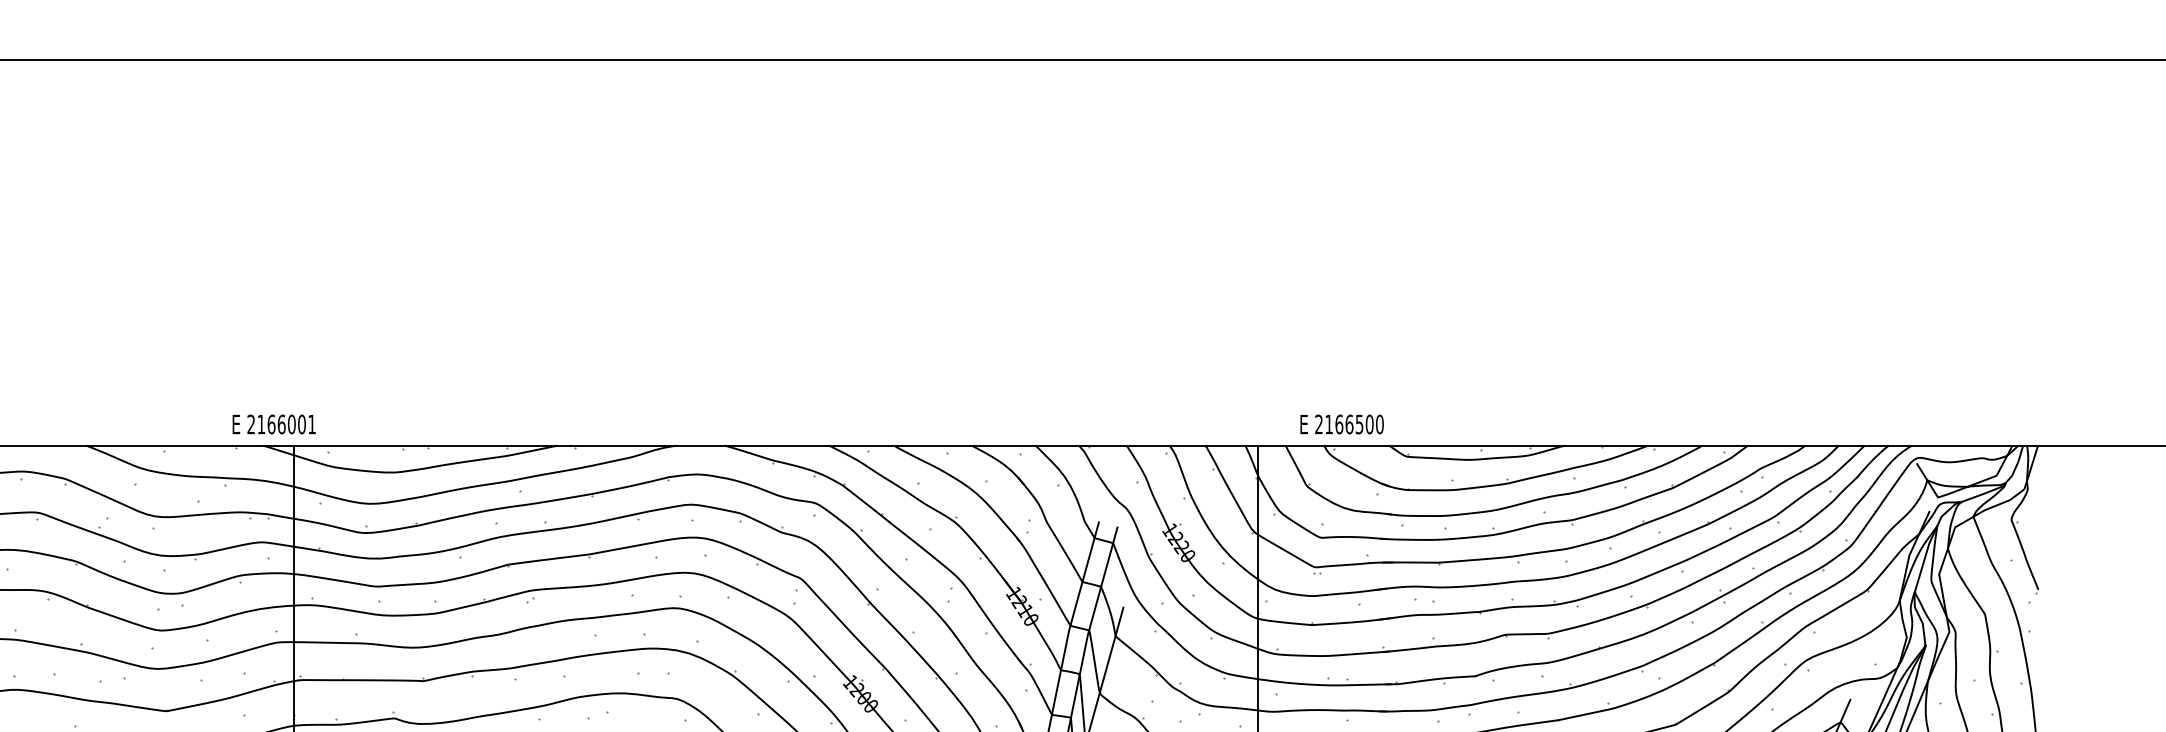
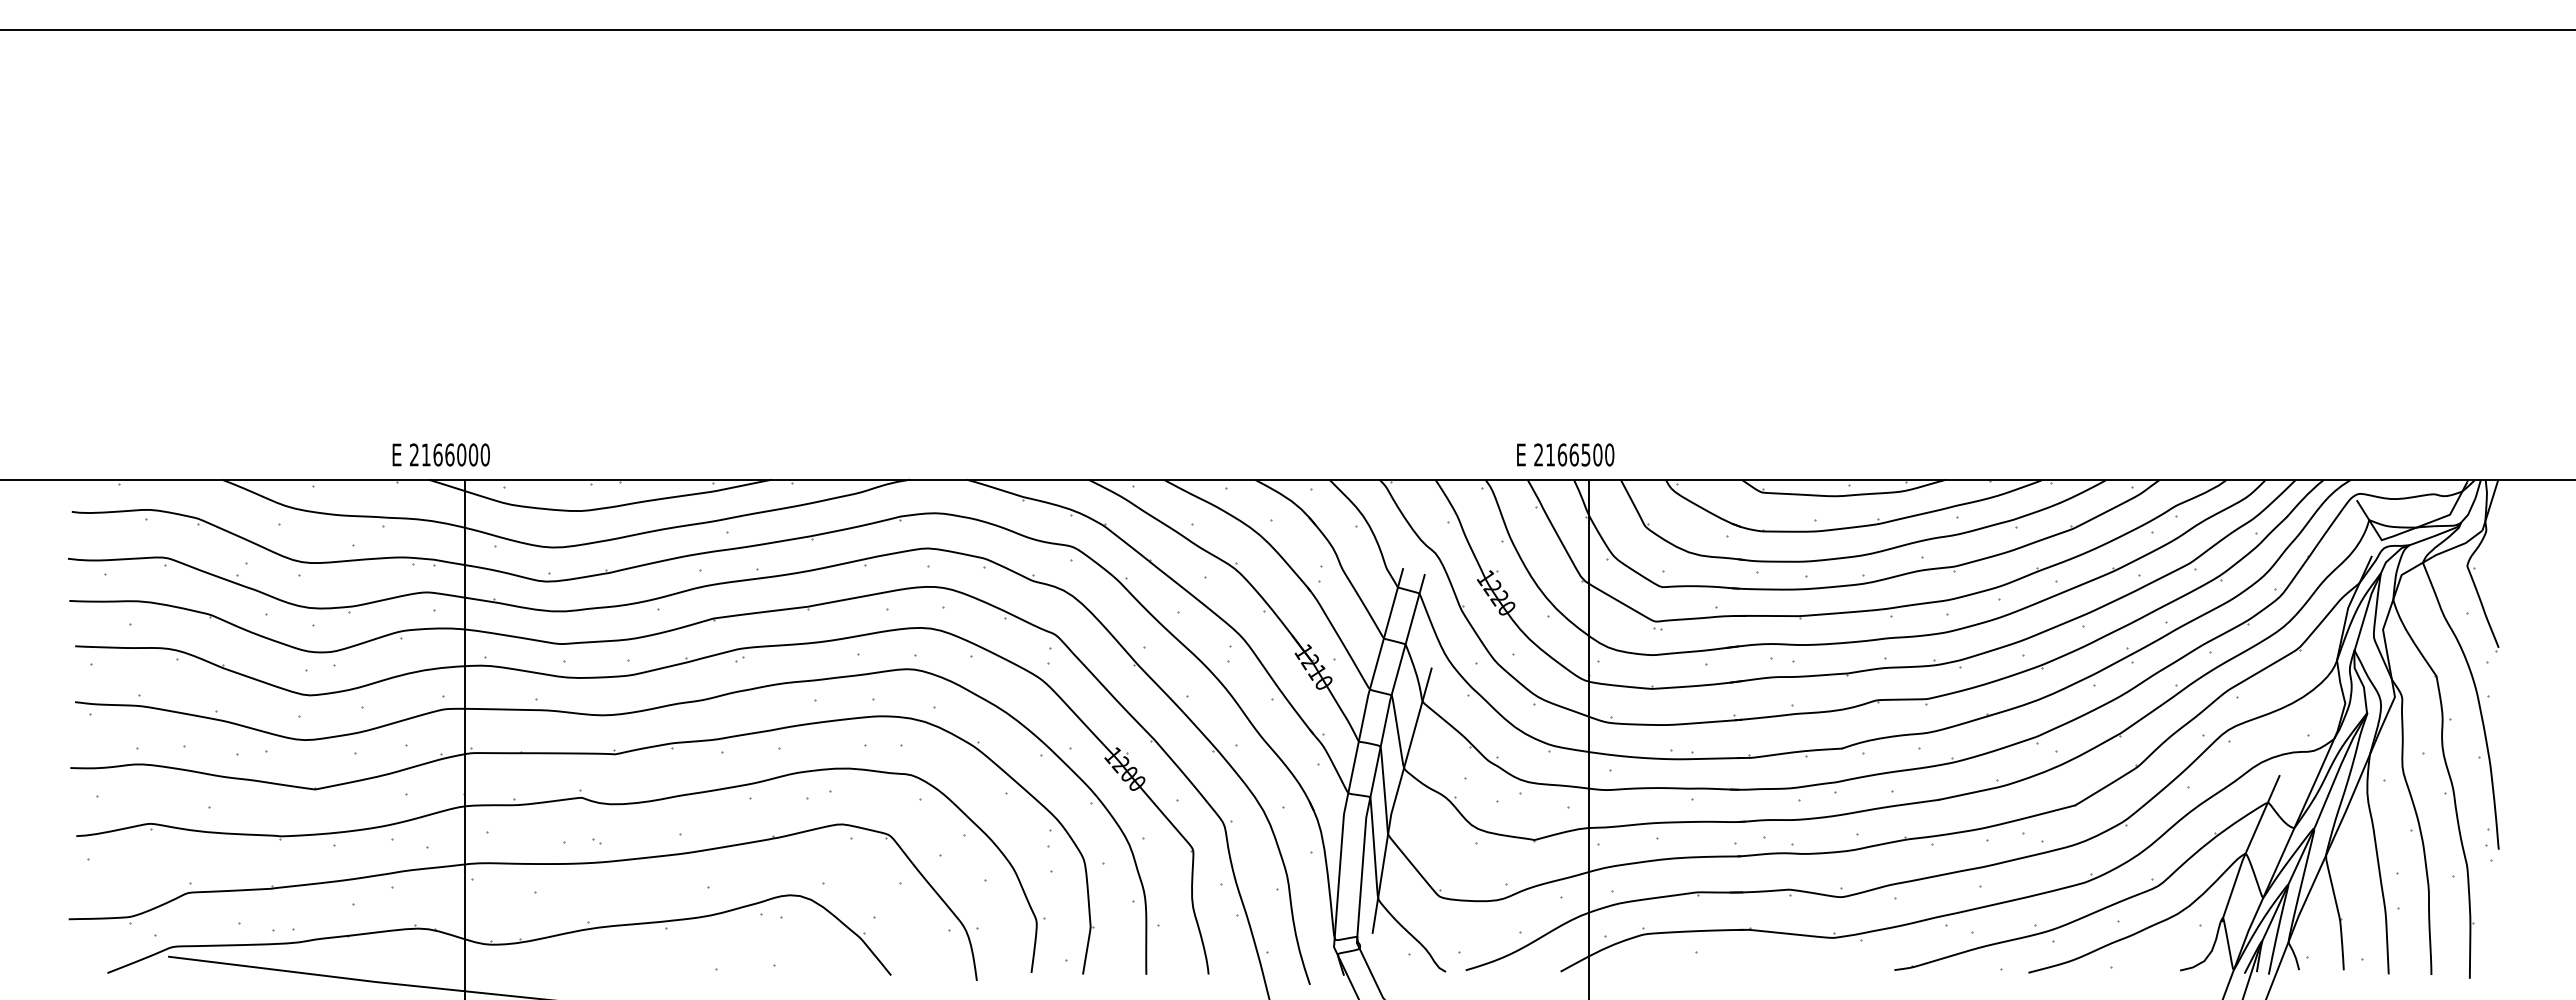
text: (311, 424) -> (484, 454), 2166001 -> 2166000
text: (1341, 424) -> (1565, 454), moved

